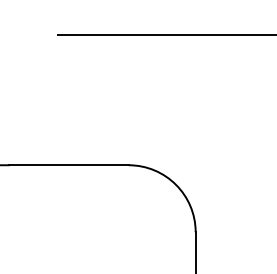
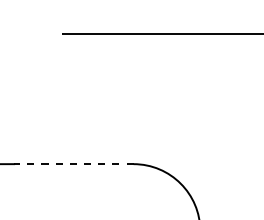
line: (68, 165) -> (73, 164), solid -> dashed

